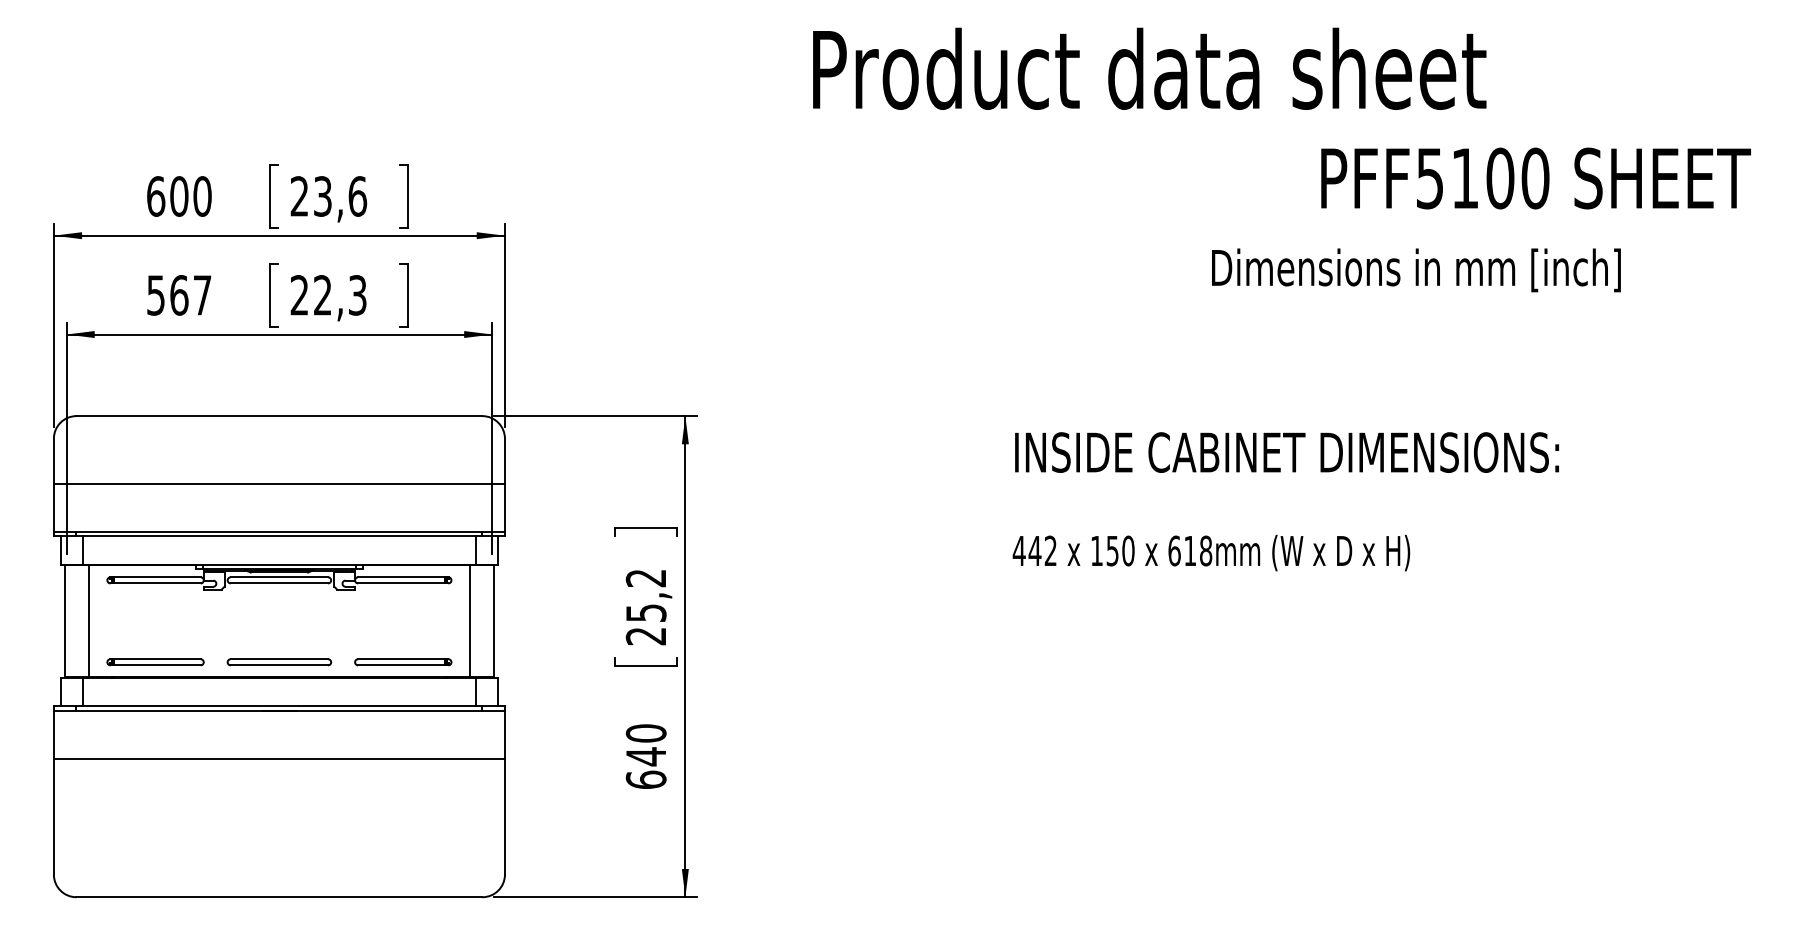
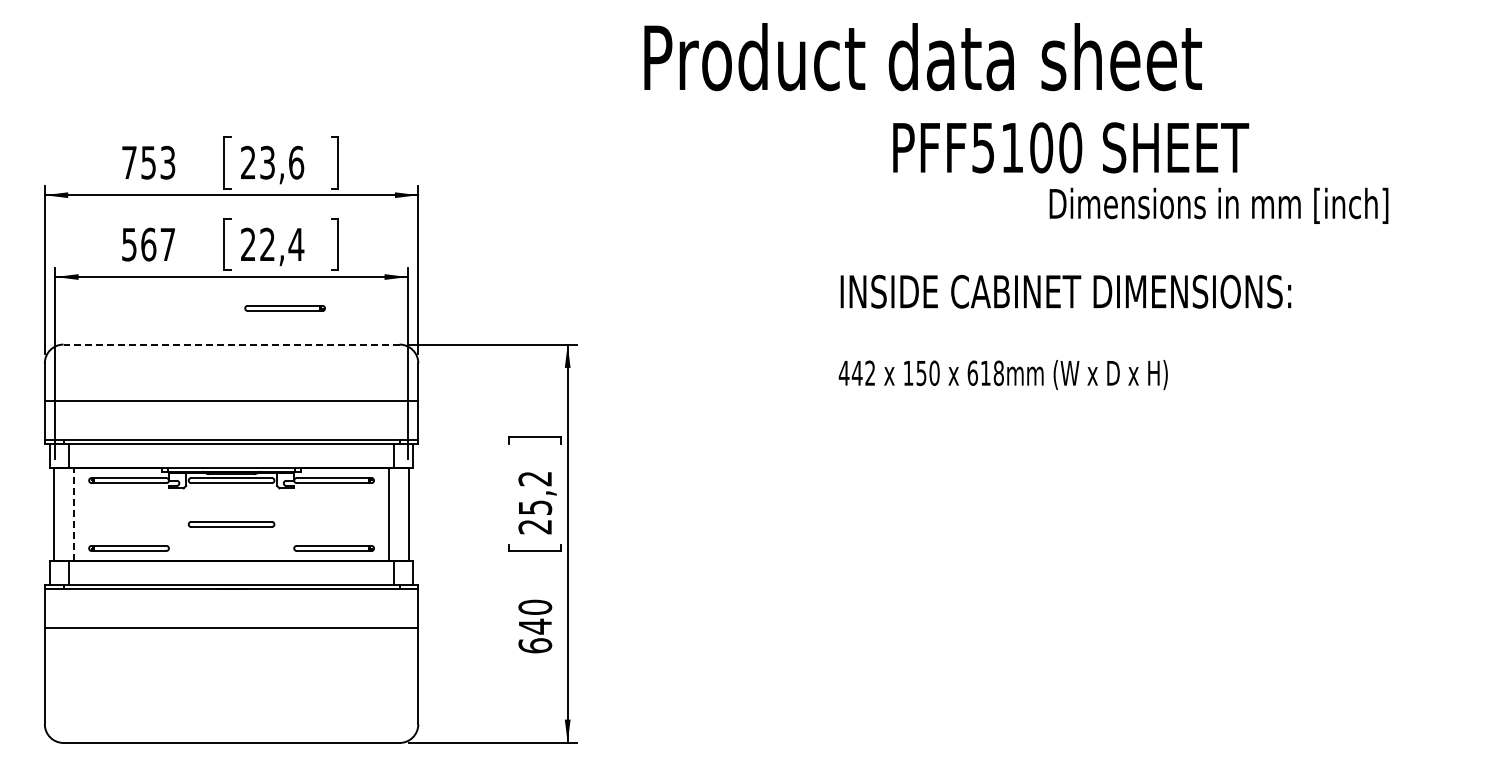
text: (1148, 69) -> (922, 57), moved
text: (1536, 178) -> (1071, 147), moved
text: (179, 196) -> (148, 162), 600 -> 753
text: (1415, 269) -> (1218, 205), moved
text: (357, 295) -> (296, 244), 22,3 -> 22,4
part: (343, 372) -> (284, 308), added
line: (279, 416) -> (231, 344), solid -> dashed
text: (1285, 501) -> (1064, 332), moved
line: (88, 621) -> (73, 514), solid -> dashed
part: (279, 662) -> (231, 524), moved

